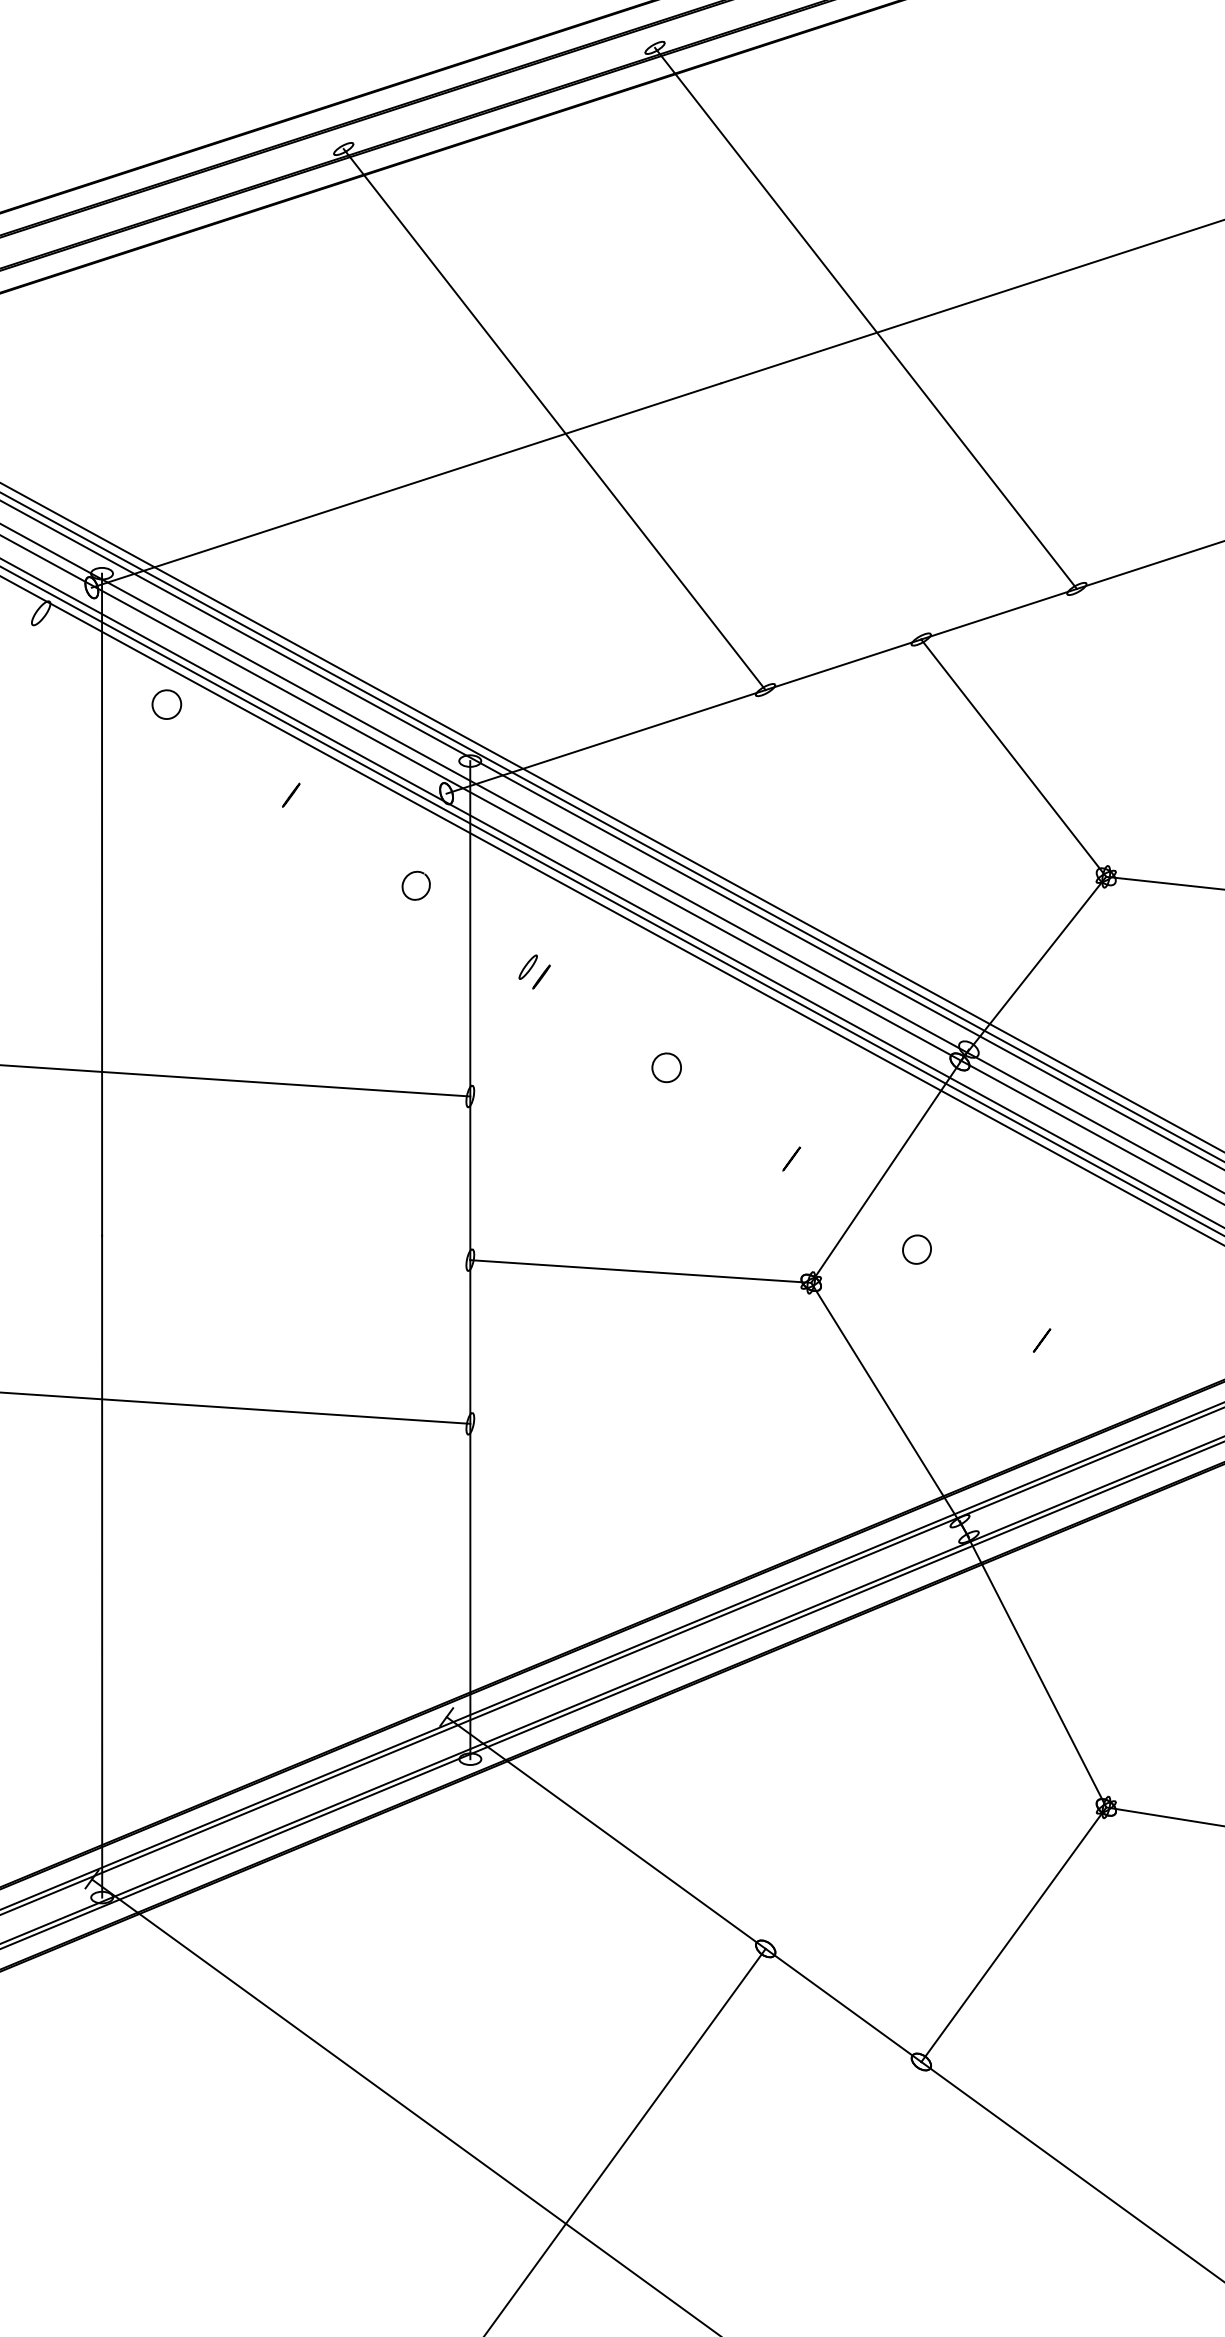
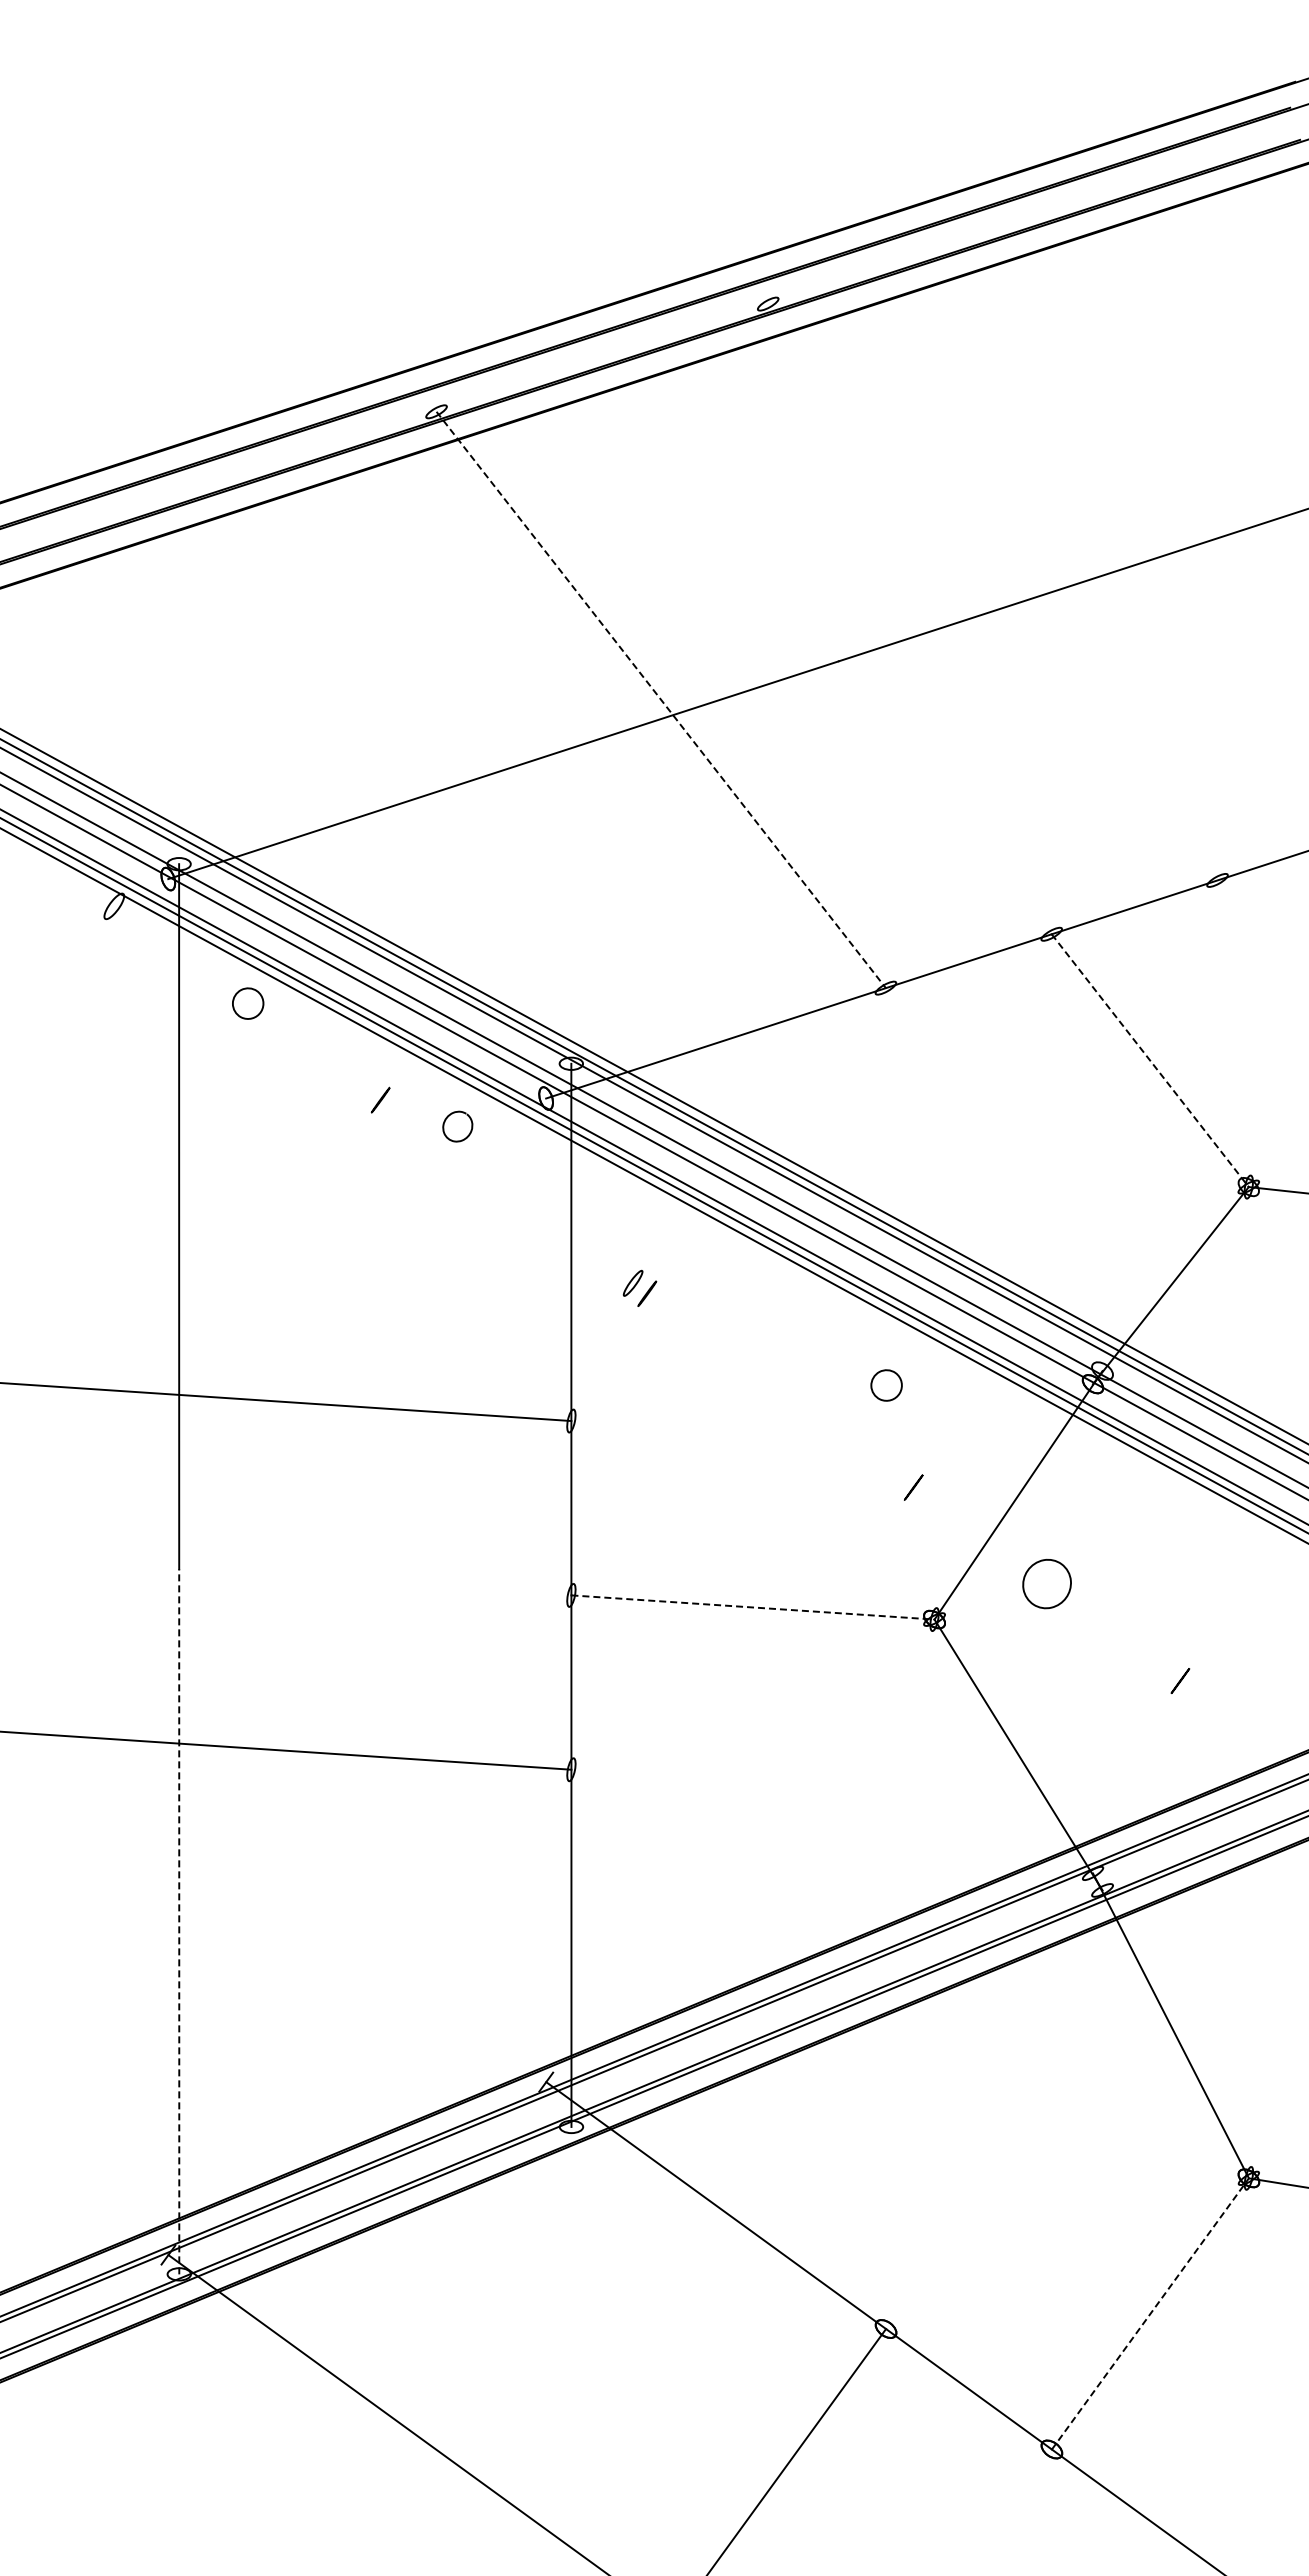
line: (865, 318) -> (992, 592), removed
line: (554, 420) -> (661, 700), solid -> dashed
line: (1013, 758) -> (1150, 1061), solid -> dashed
curve: (405, 880) -> (446, 1120), moved
part: (666, 1067) -> (886, 1385), moved
part: (917, 1249) -> (1047, 1584), size x1.6
line: (640, 1271) -> (752, 1607), solid -> dashed
line: (102, 1566) -> (179, 1921), solid -> dashed
line: (1013, 1934) -> (1150, 2313), solid -> dashed

